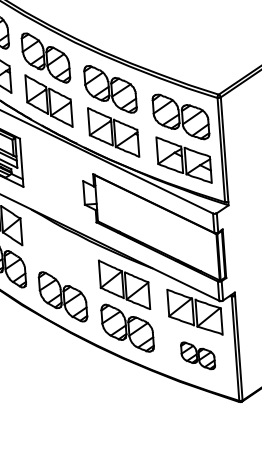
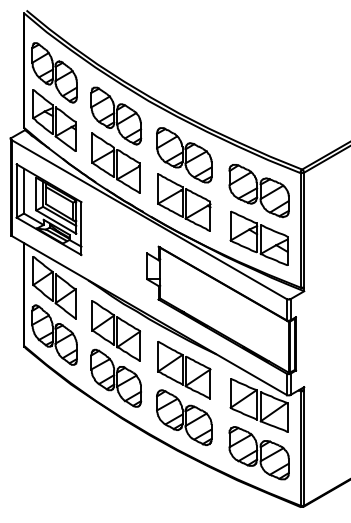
part: (59, 253) -> (115, 330), added
part: (197, 356) -> (258, 453), size x1.67

